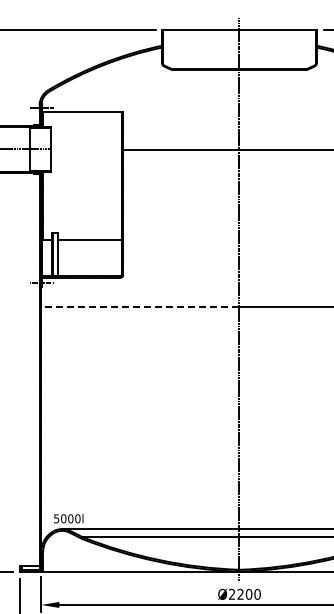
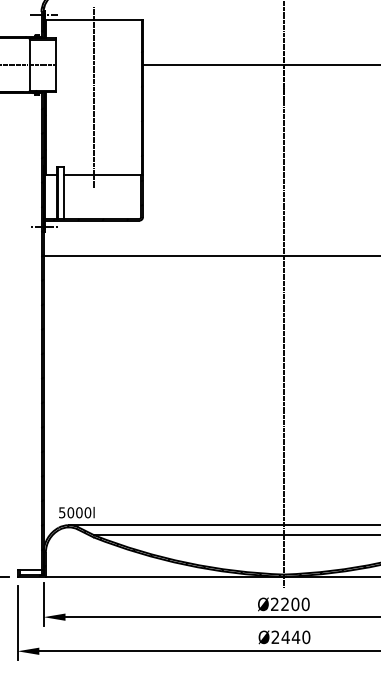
line: (82, 176) -> (93, 97), added
line: (139, 306) -> (162, 255), dashed -> solid

